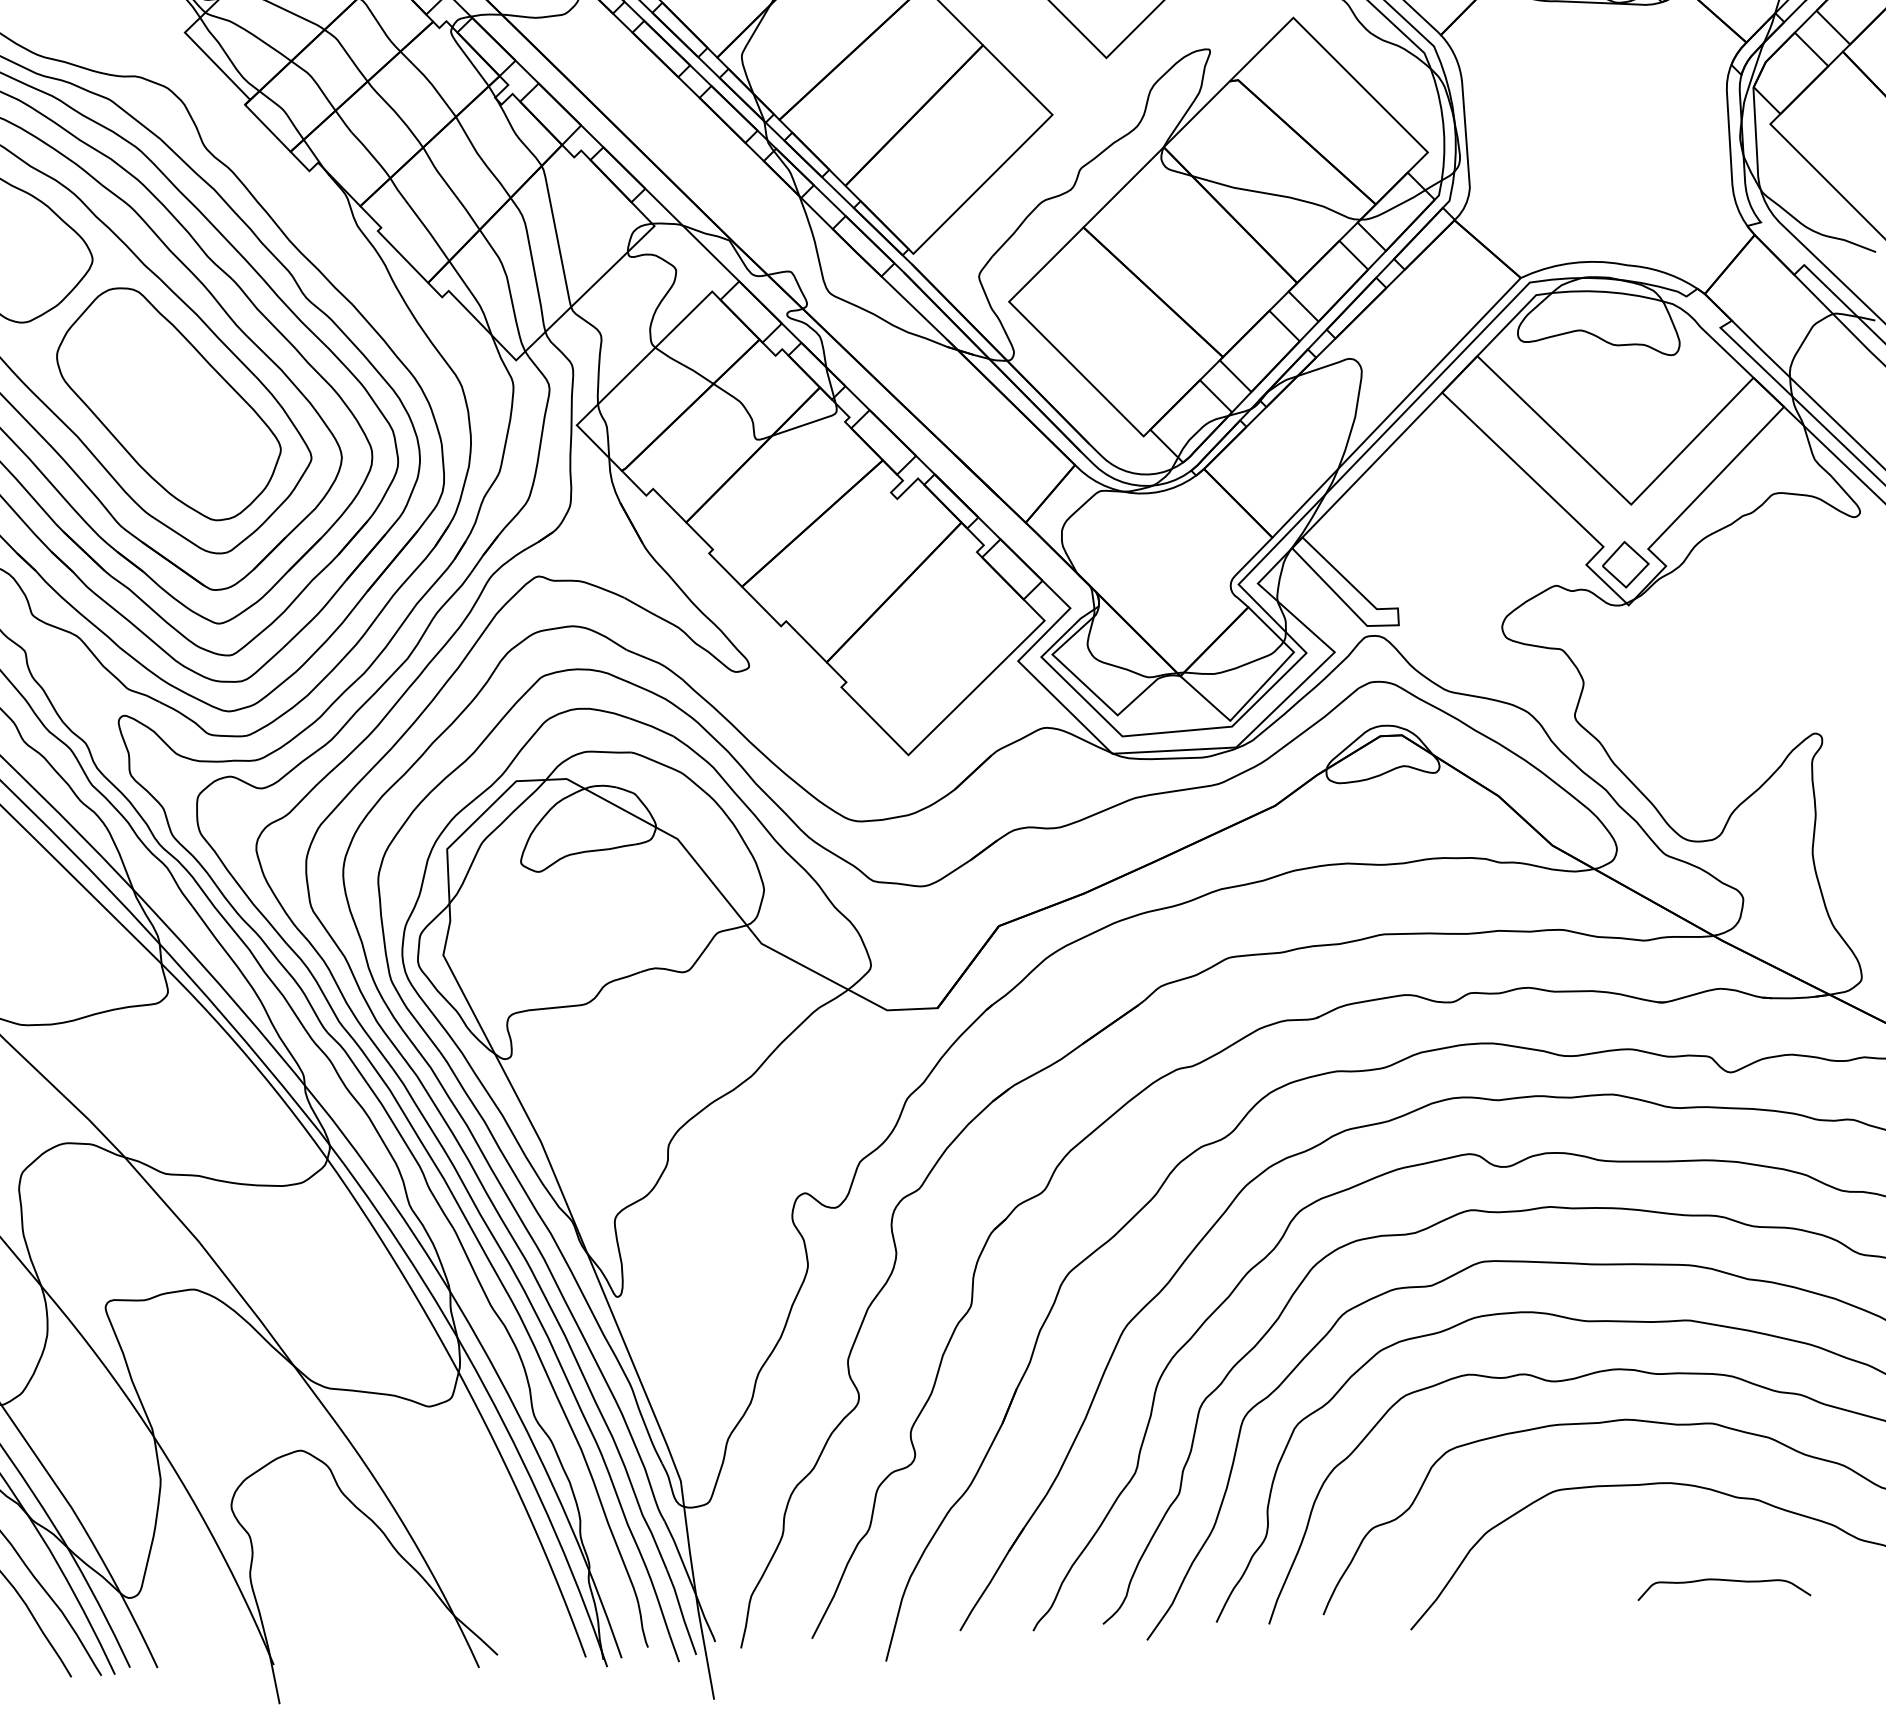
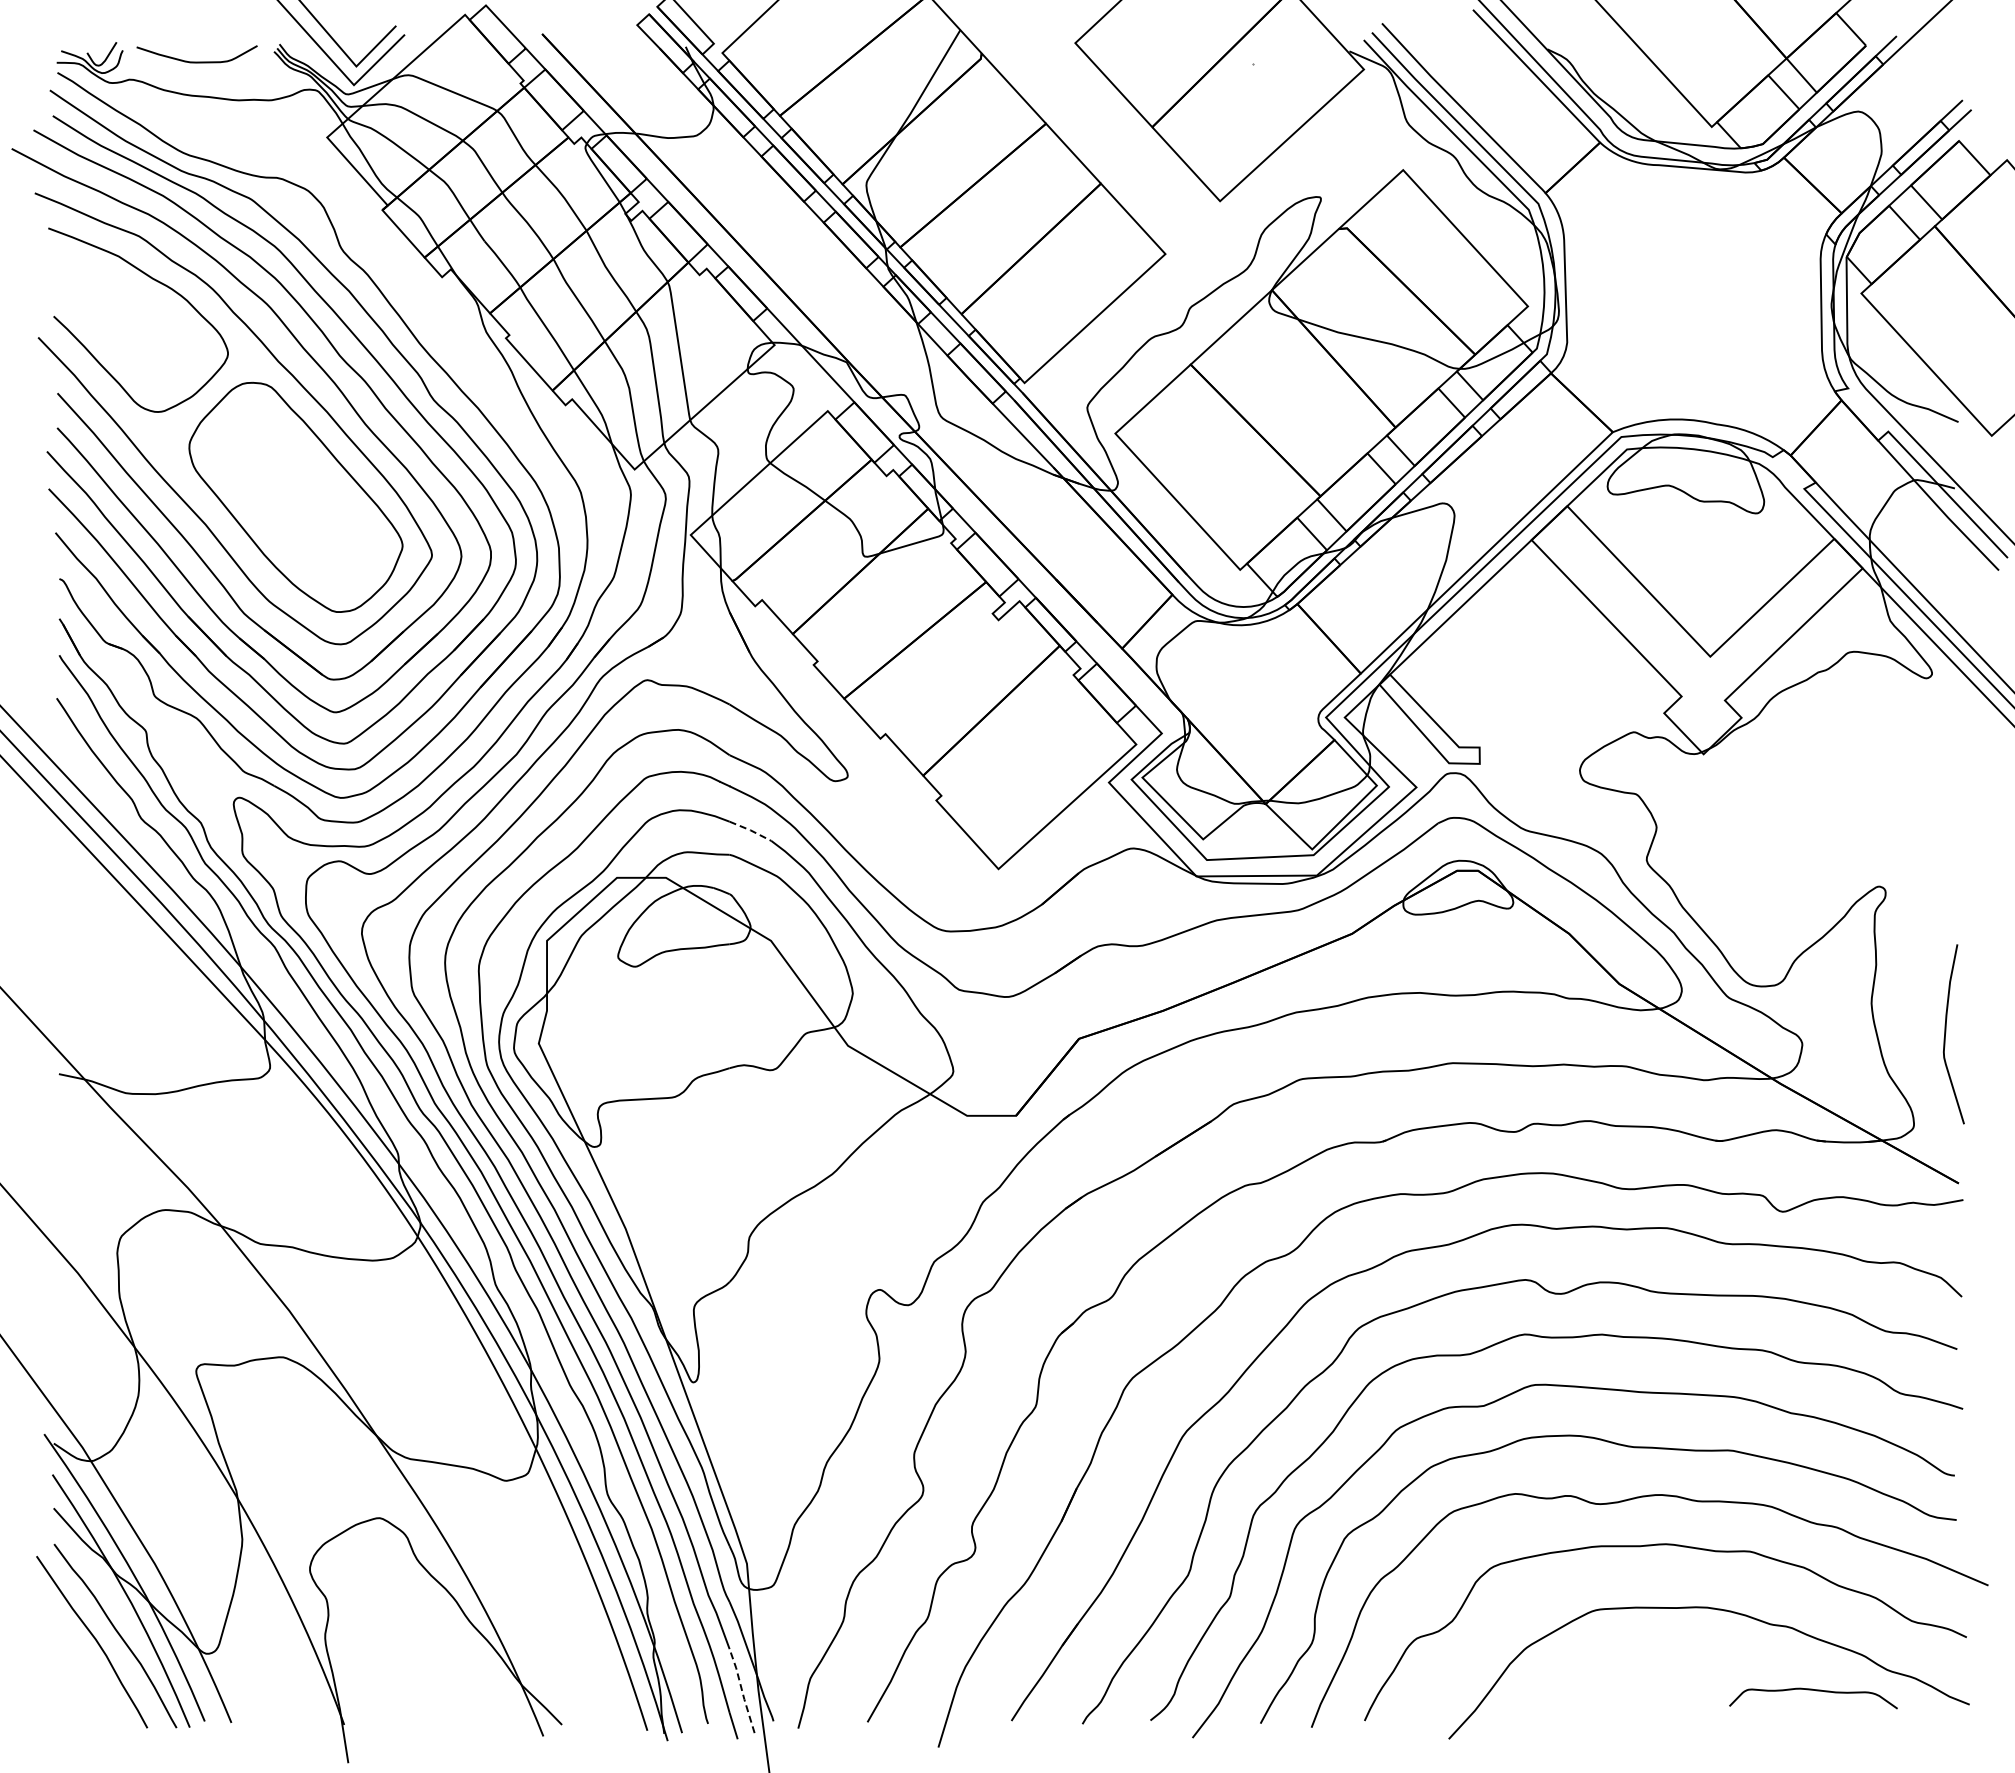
part: (1625, 564) -> (1702, 714), removed
line: (651, 726) -> (750, 830), solid -> dashed
curve: (1726, 1581) -> (1816, 1691), moved
line: (681, 1611) -> (742, 1690), solid -> dashed

